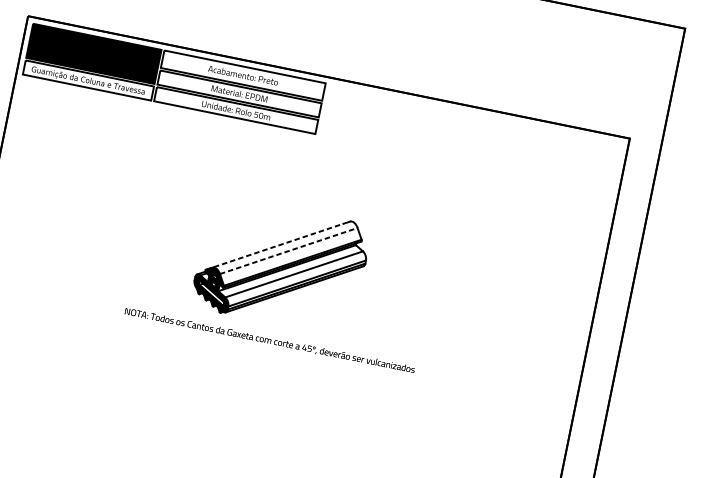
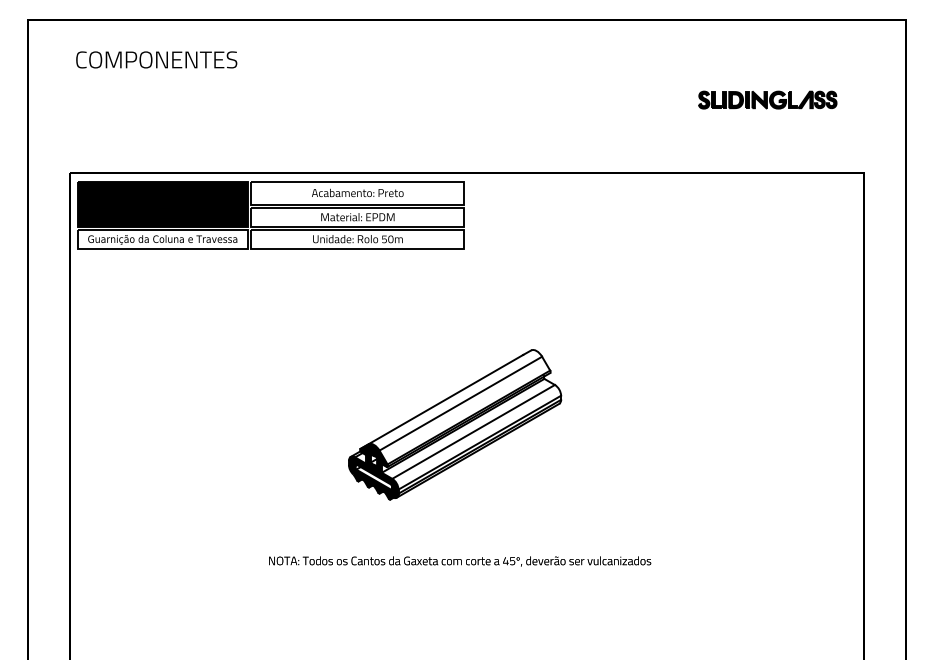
part: (567, 67) -> (767, 99), added
line: (274, 246) -> (441, 401), dashed -> solid
line: (288, 250) -> (460, 403), dashed -> solid
text: (270, 341) -> (460, 561), moved

